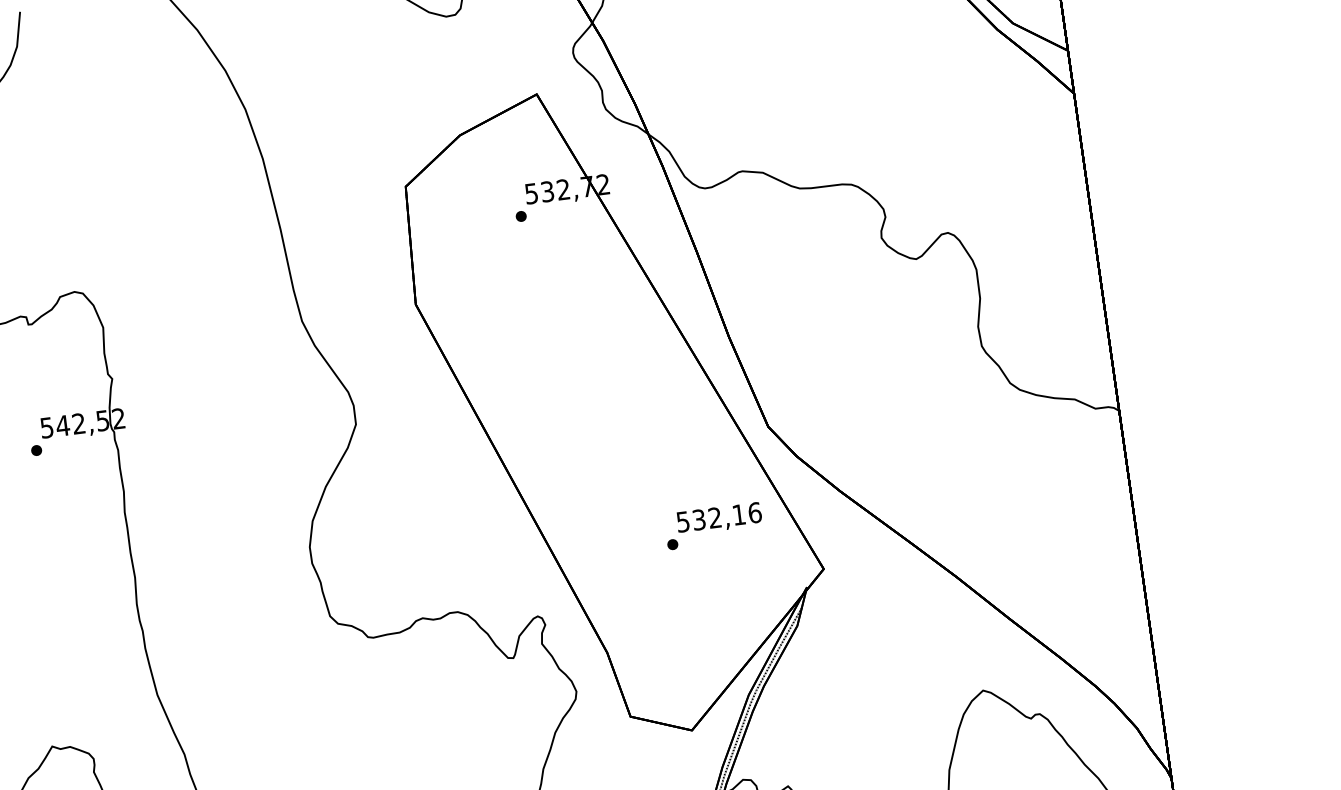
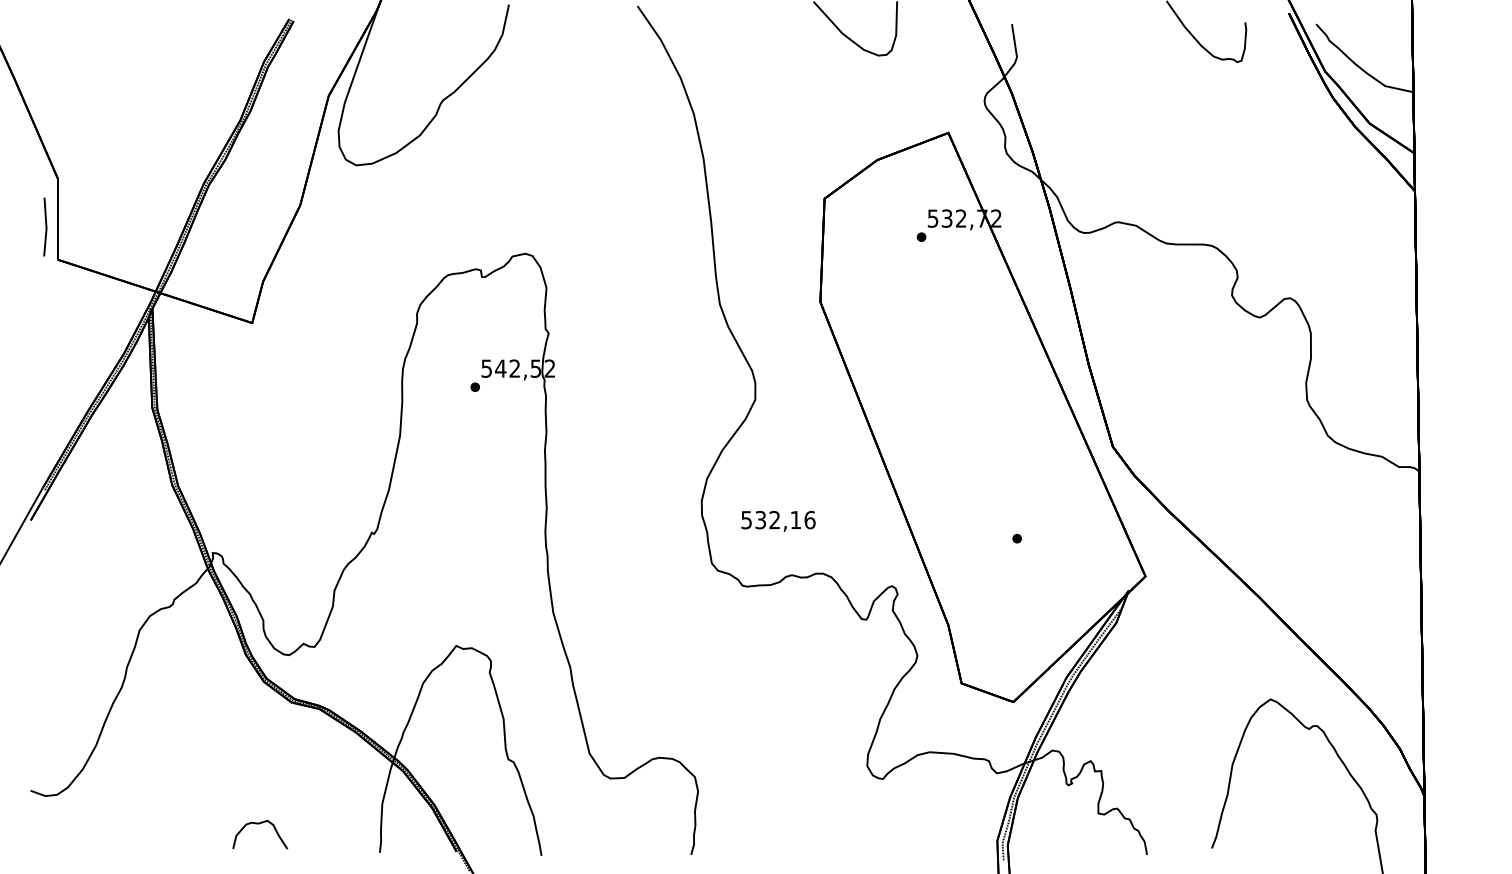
text: (719, 517) -> (778, 520), moved

